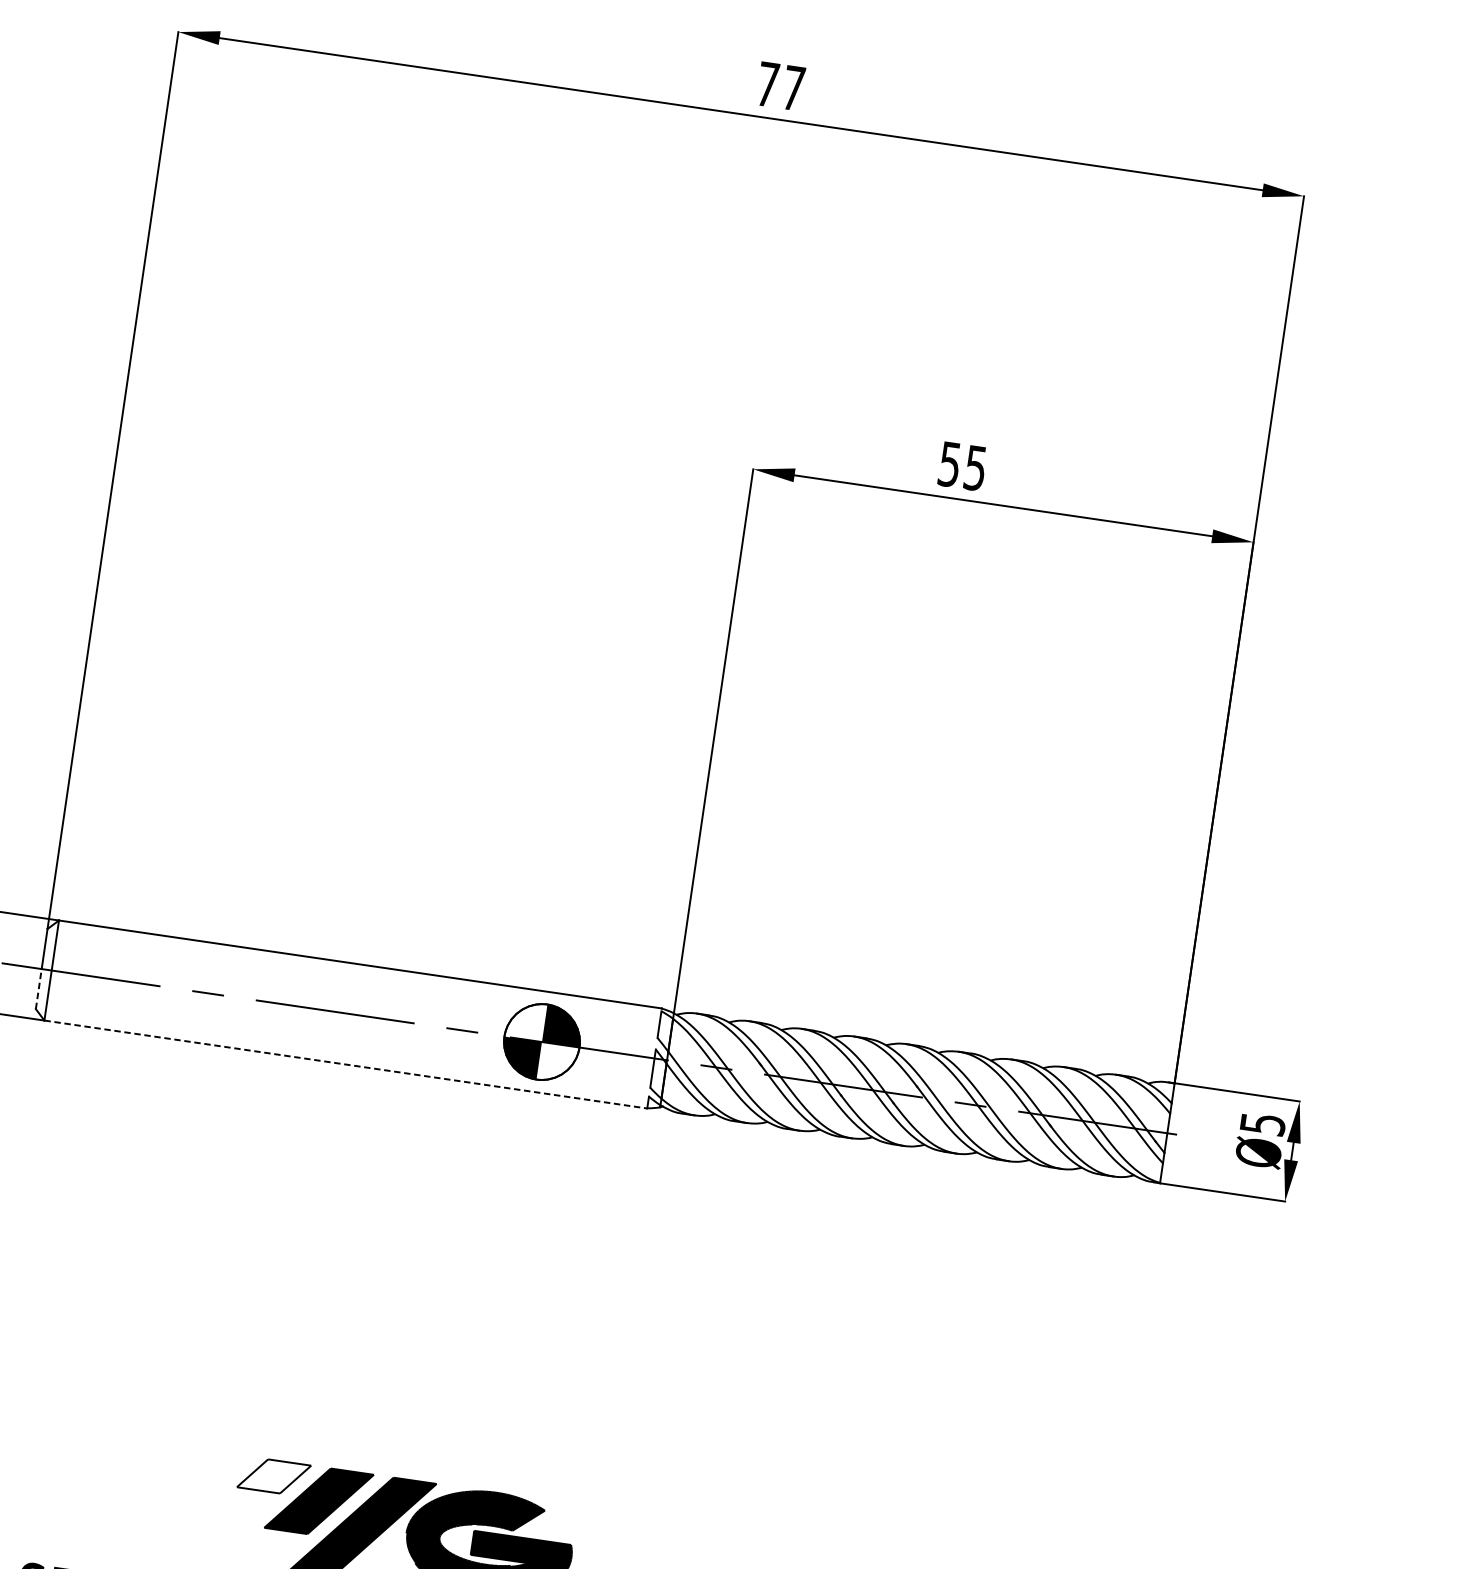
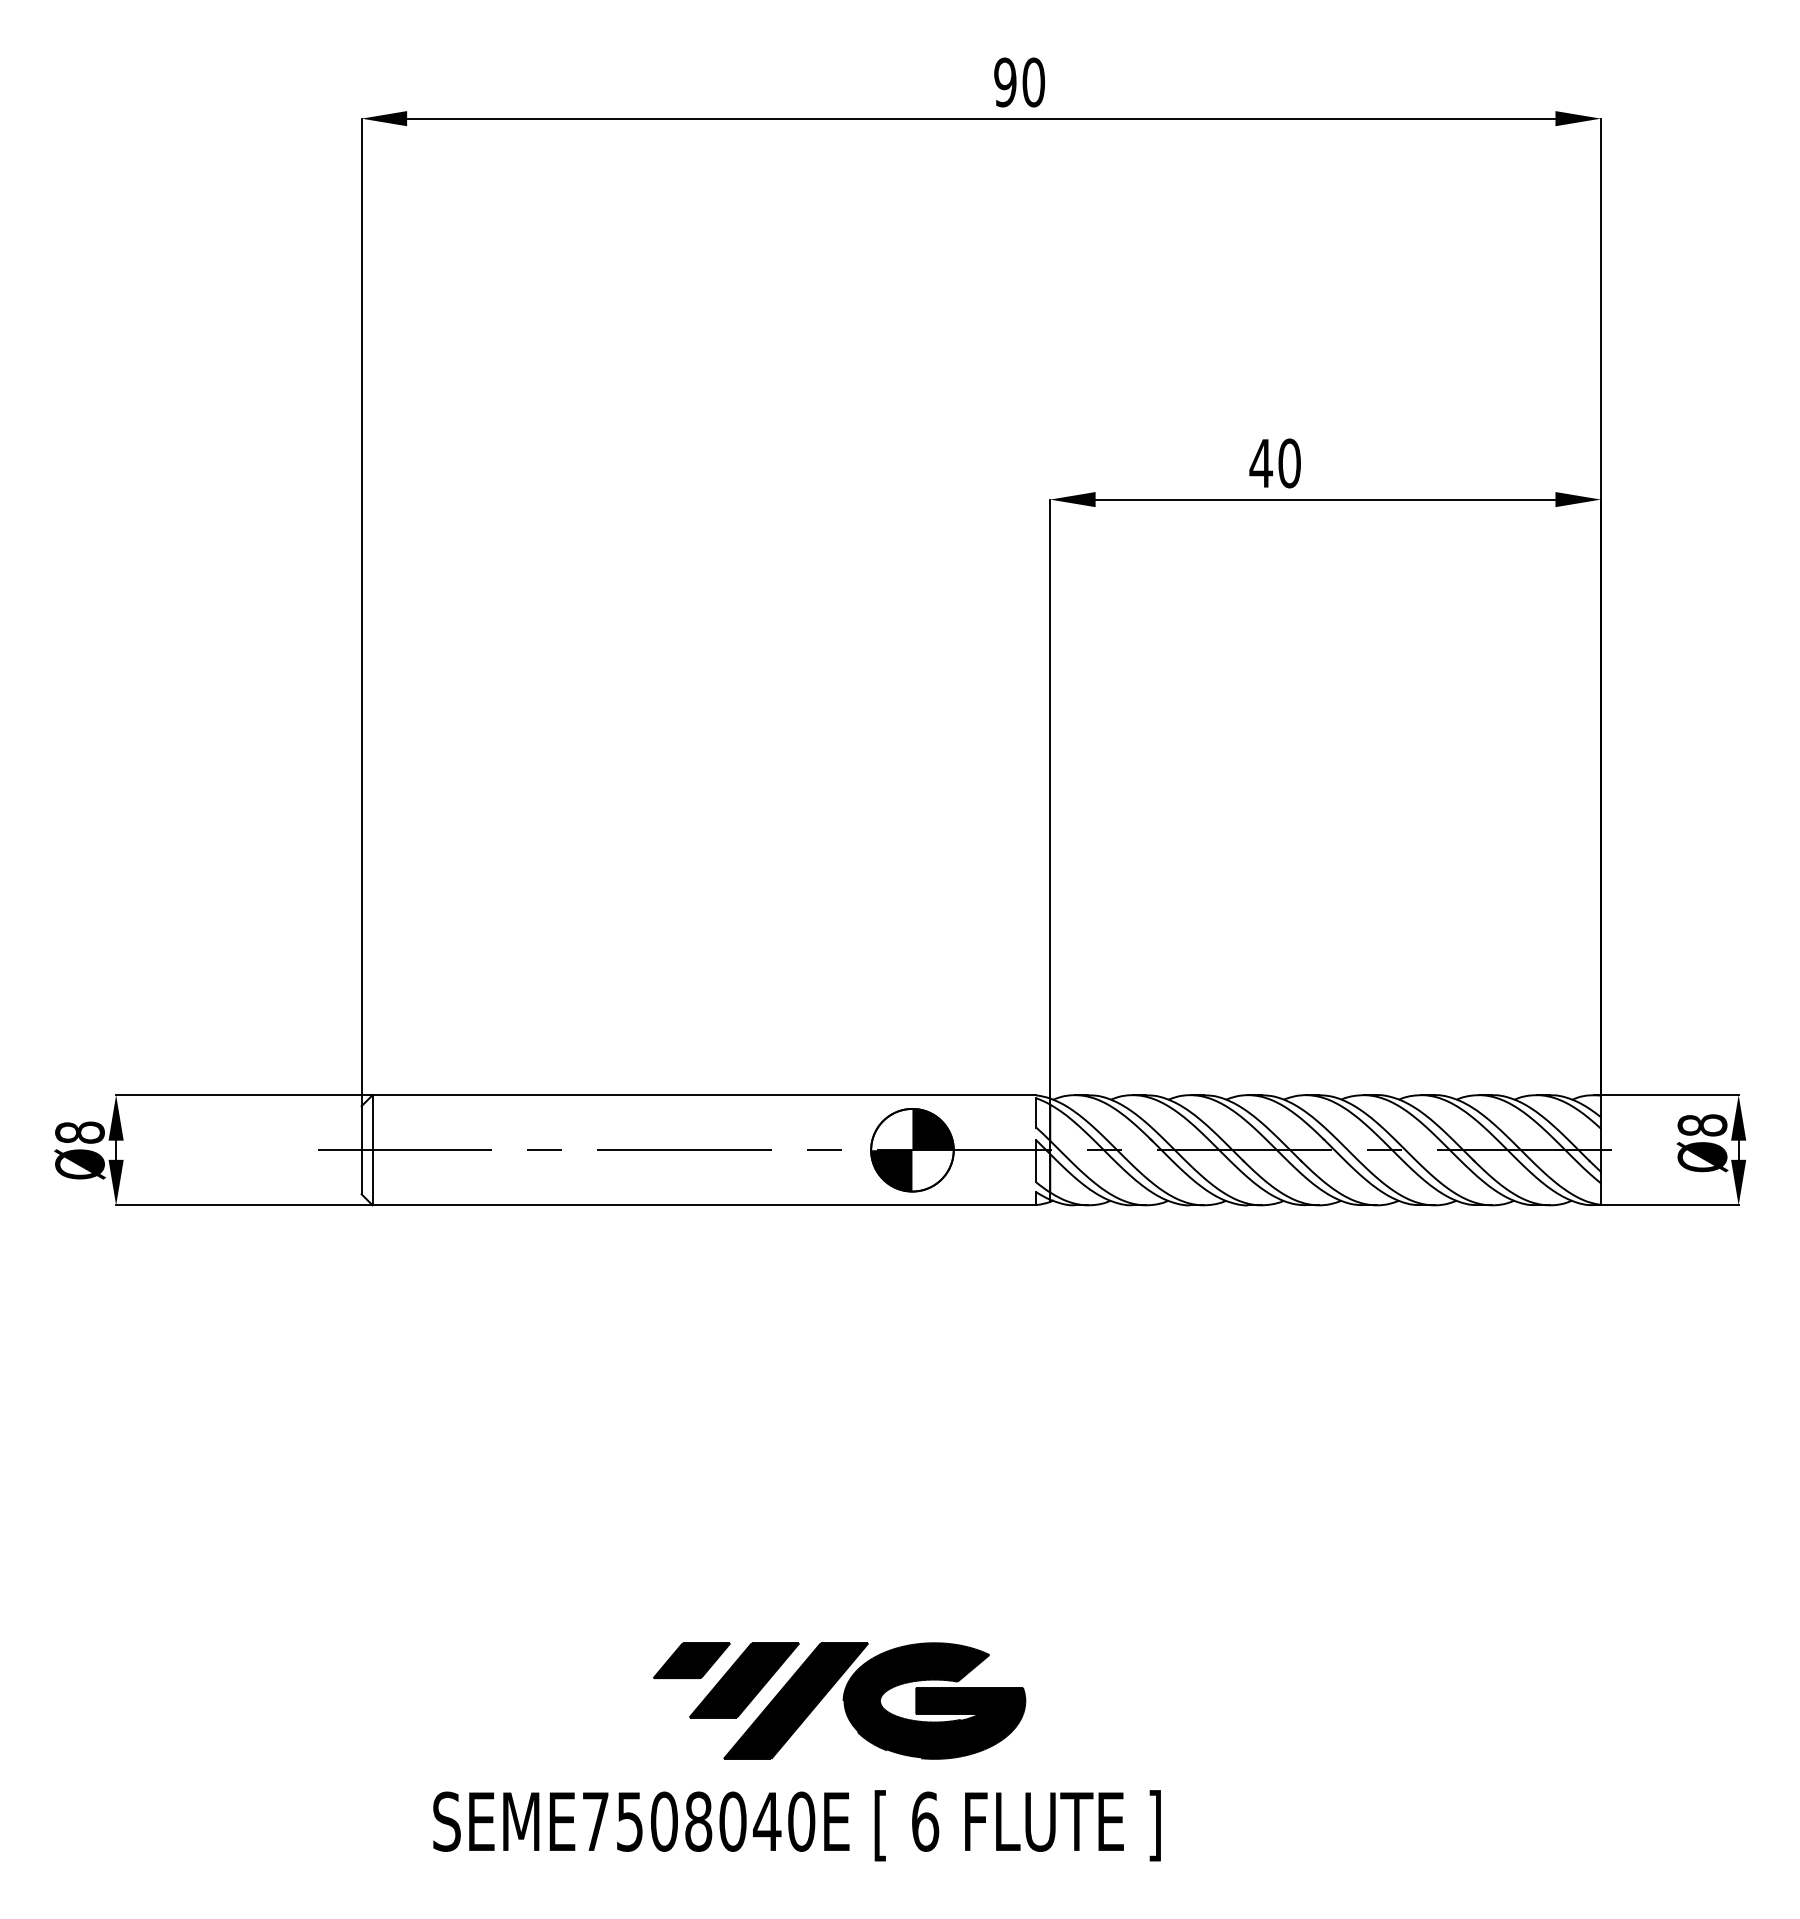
text: (780, 86) -> (1019, 82), 77 -> 90
text: (961, 466) -> (1274, 463), 55 -> 40
line: (38, 988) -> (361, 1171), dashed -> solid
line: (345, 1064) -> (704, 1205), dashed -> solid
text: (1262, 1124) -> (1702, 1125), Ø5 -> Ø8
fill: (273, 1476) -> (691, 1660), added

